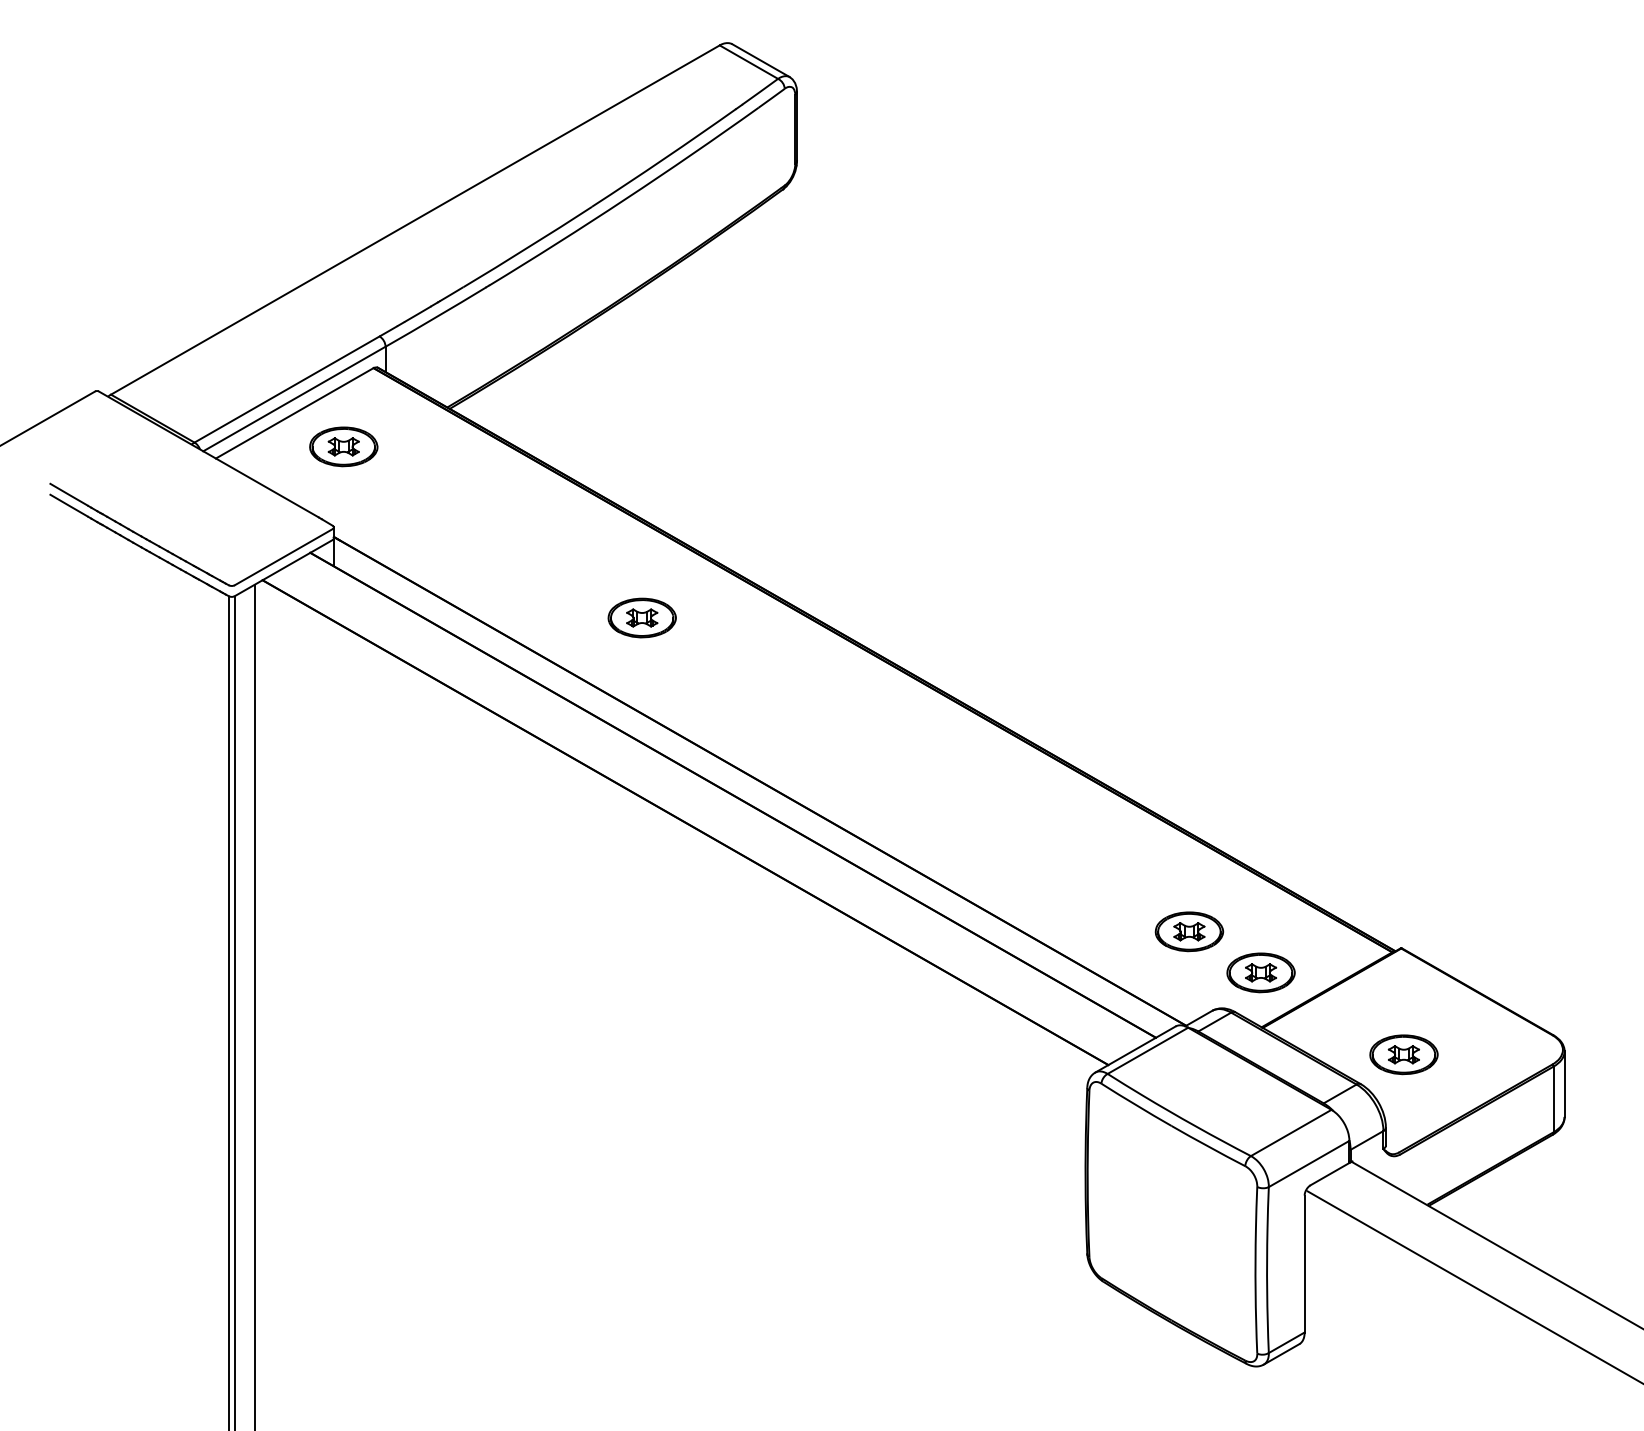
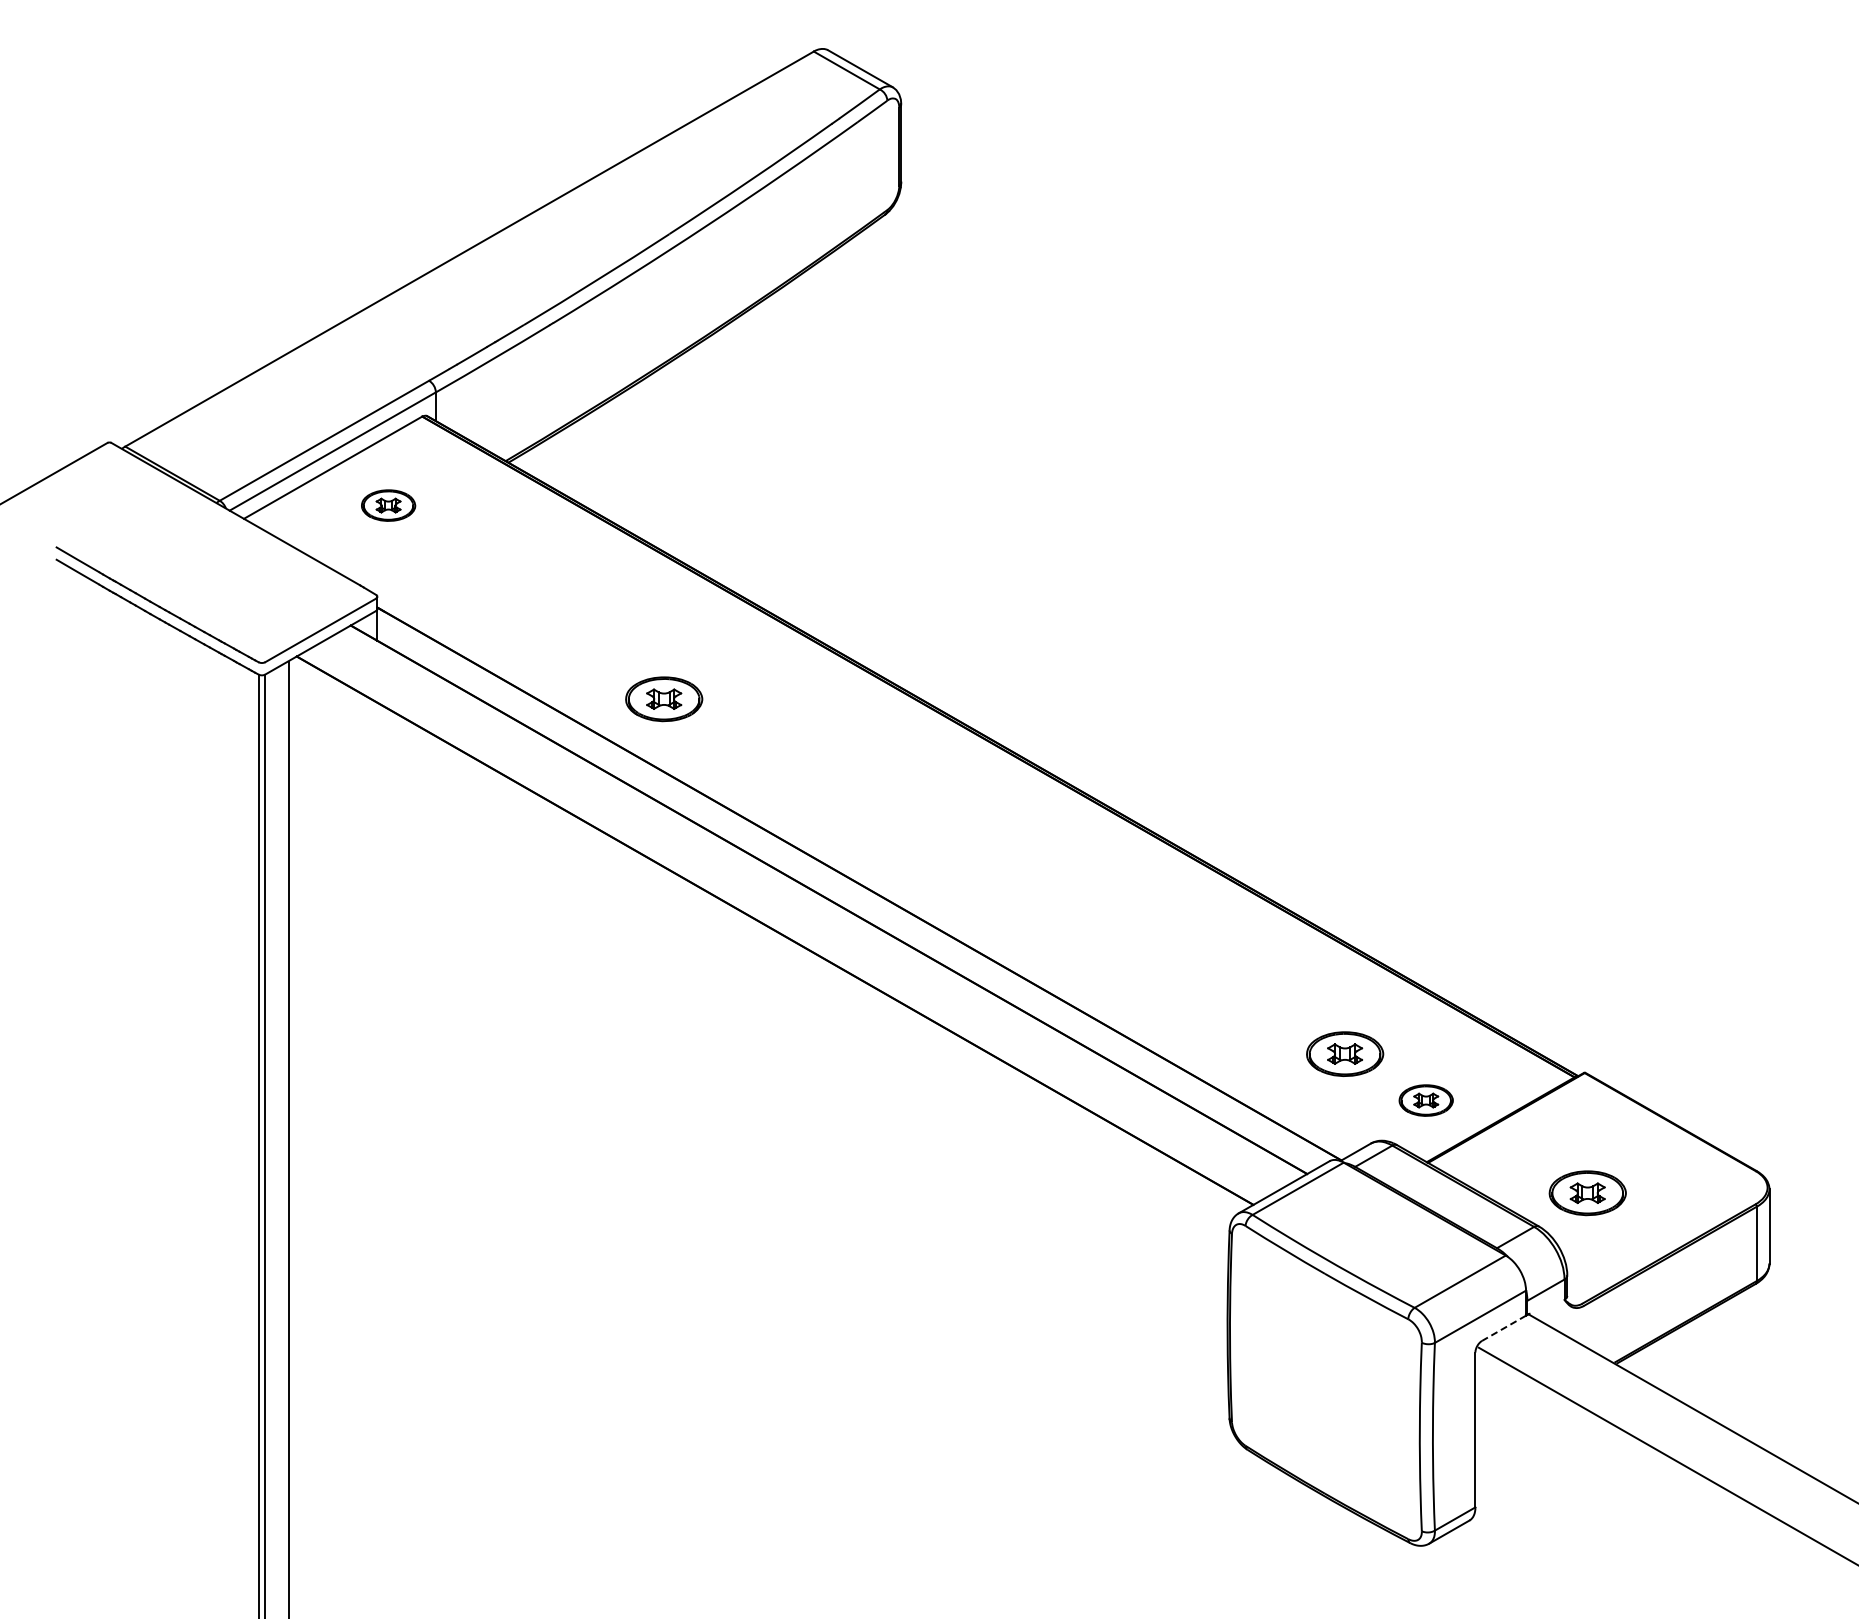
part: (343, 446) -> (388, 505), size x0.7
part: (642, 618) -> (664, 699), moved
part: (1261, 972) -> (1426, 1100), size x0.7
line: (1329, 1174) -> (1503, 1328), solid -> dashed

